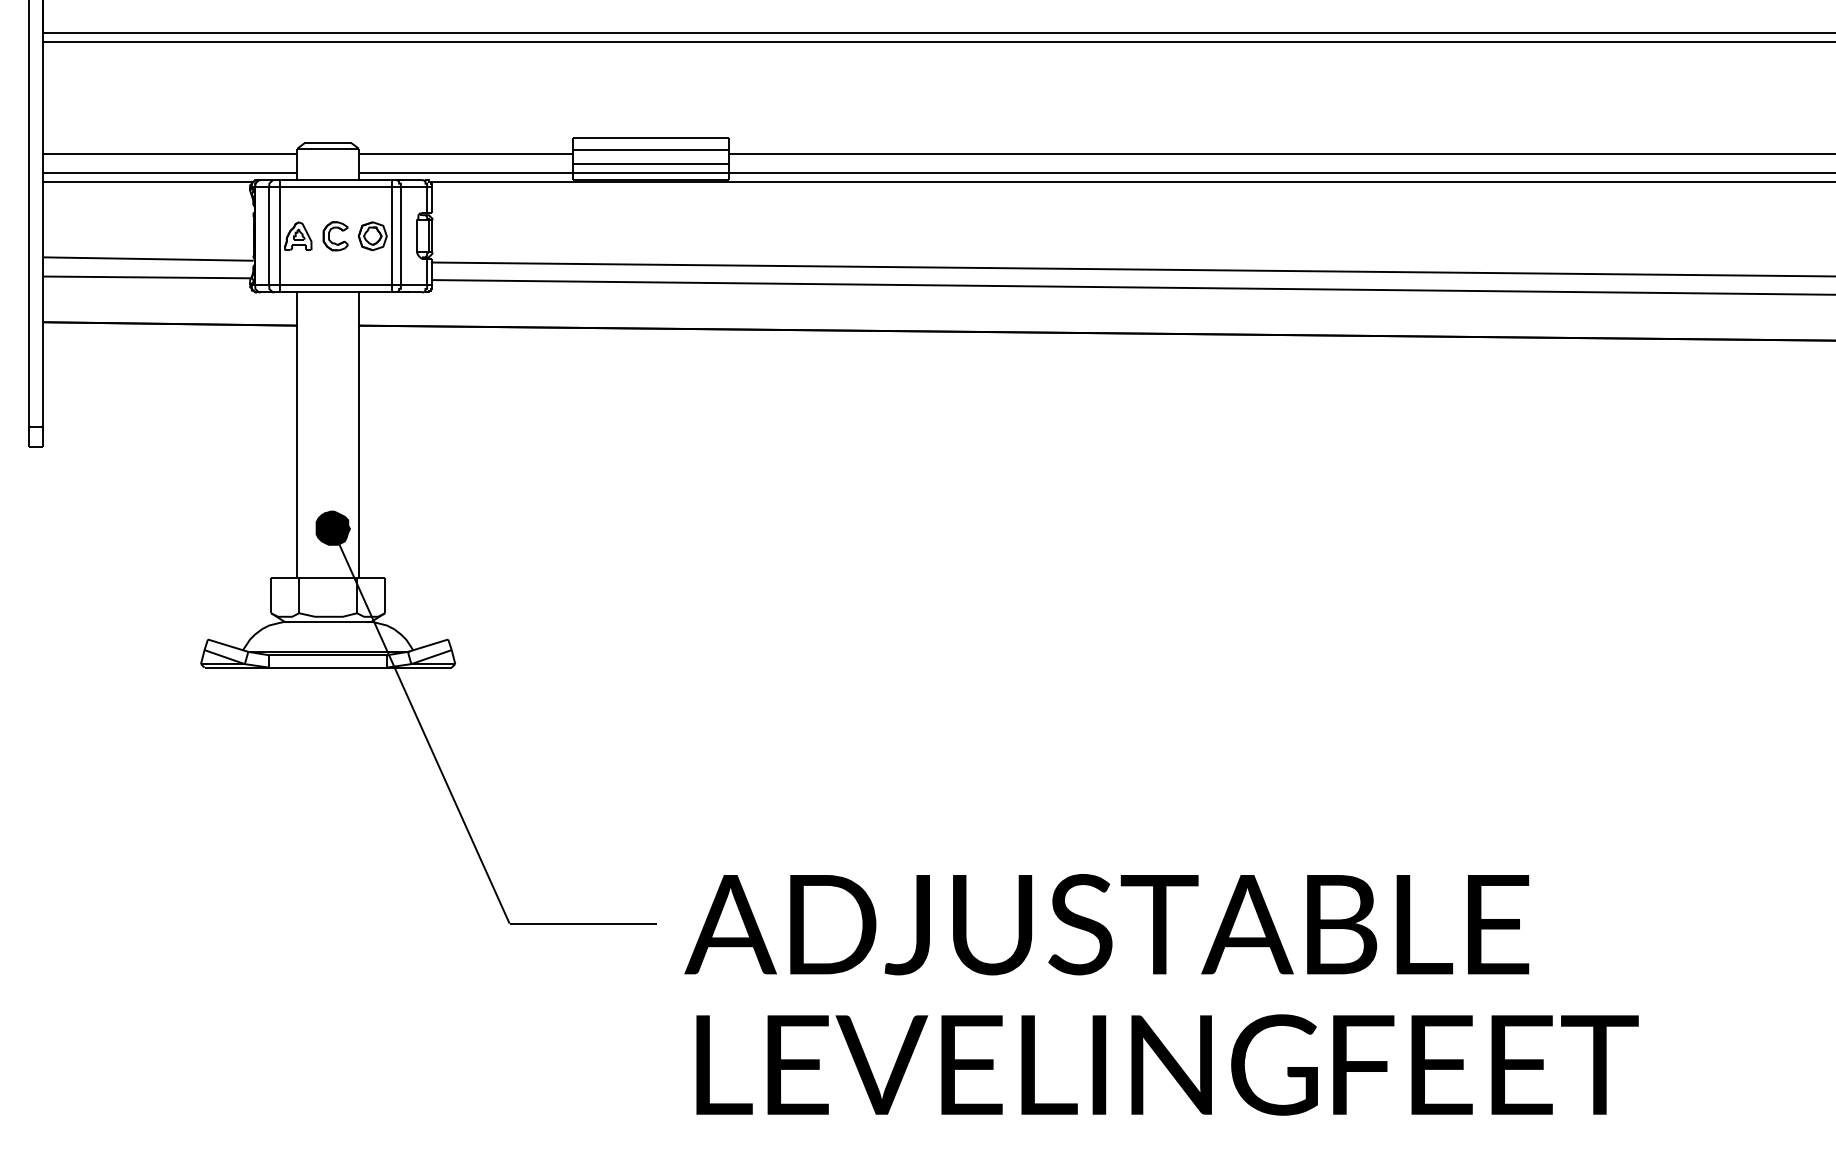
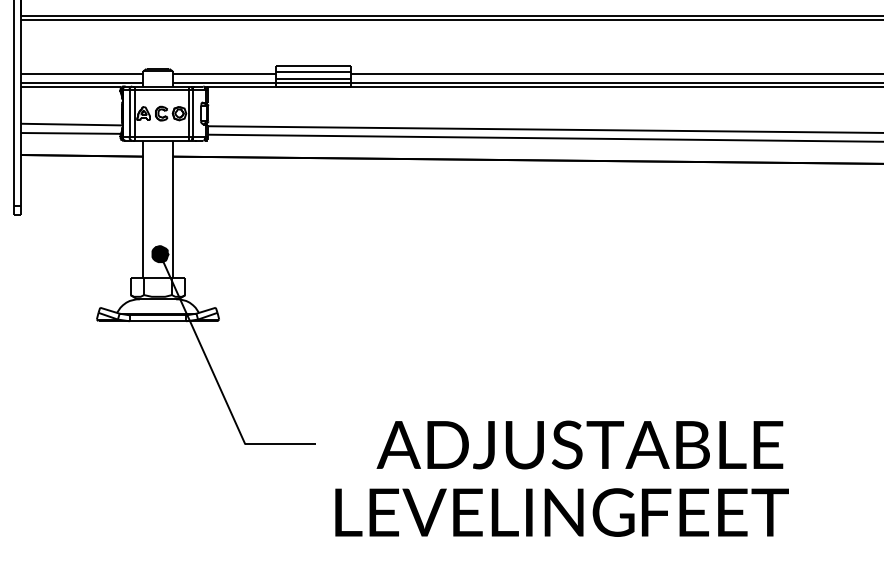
text: (1105, 923) -> (579, 444), moved

